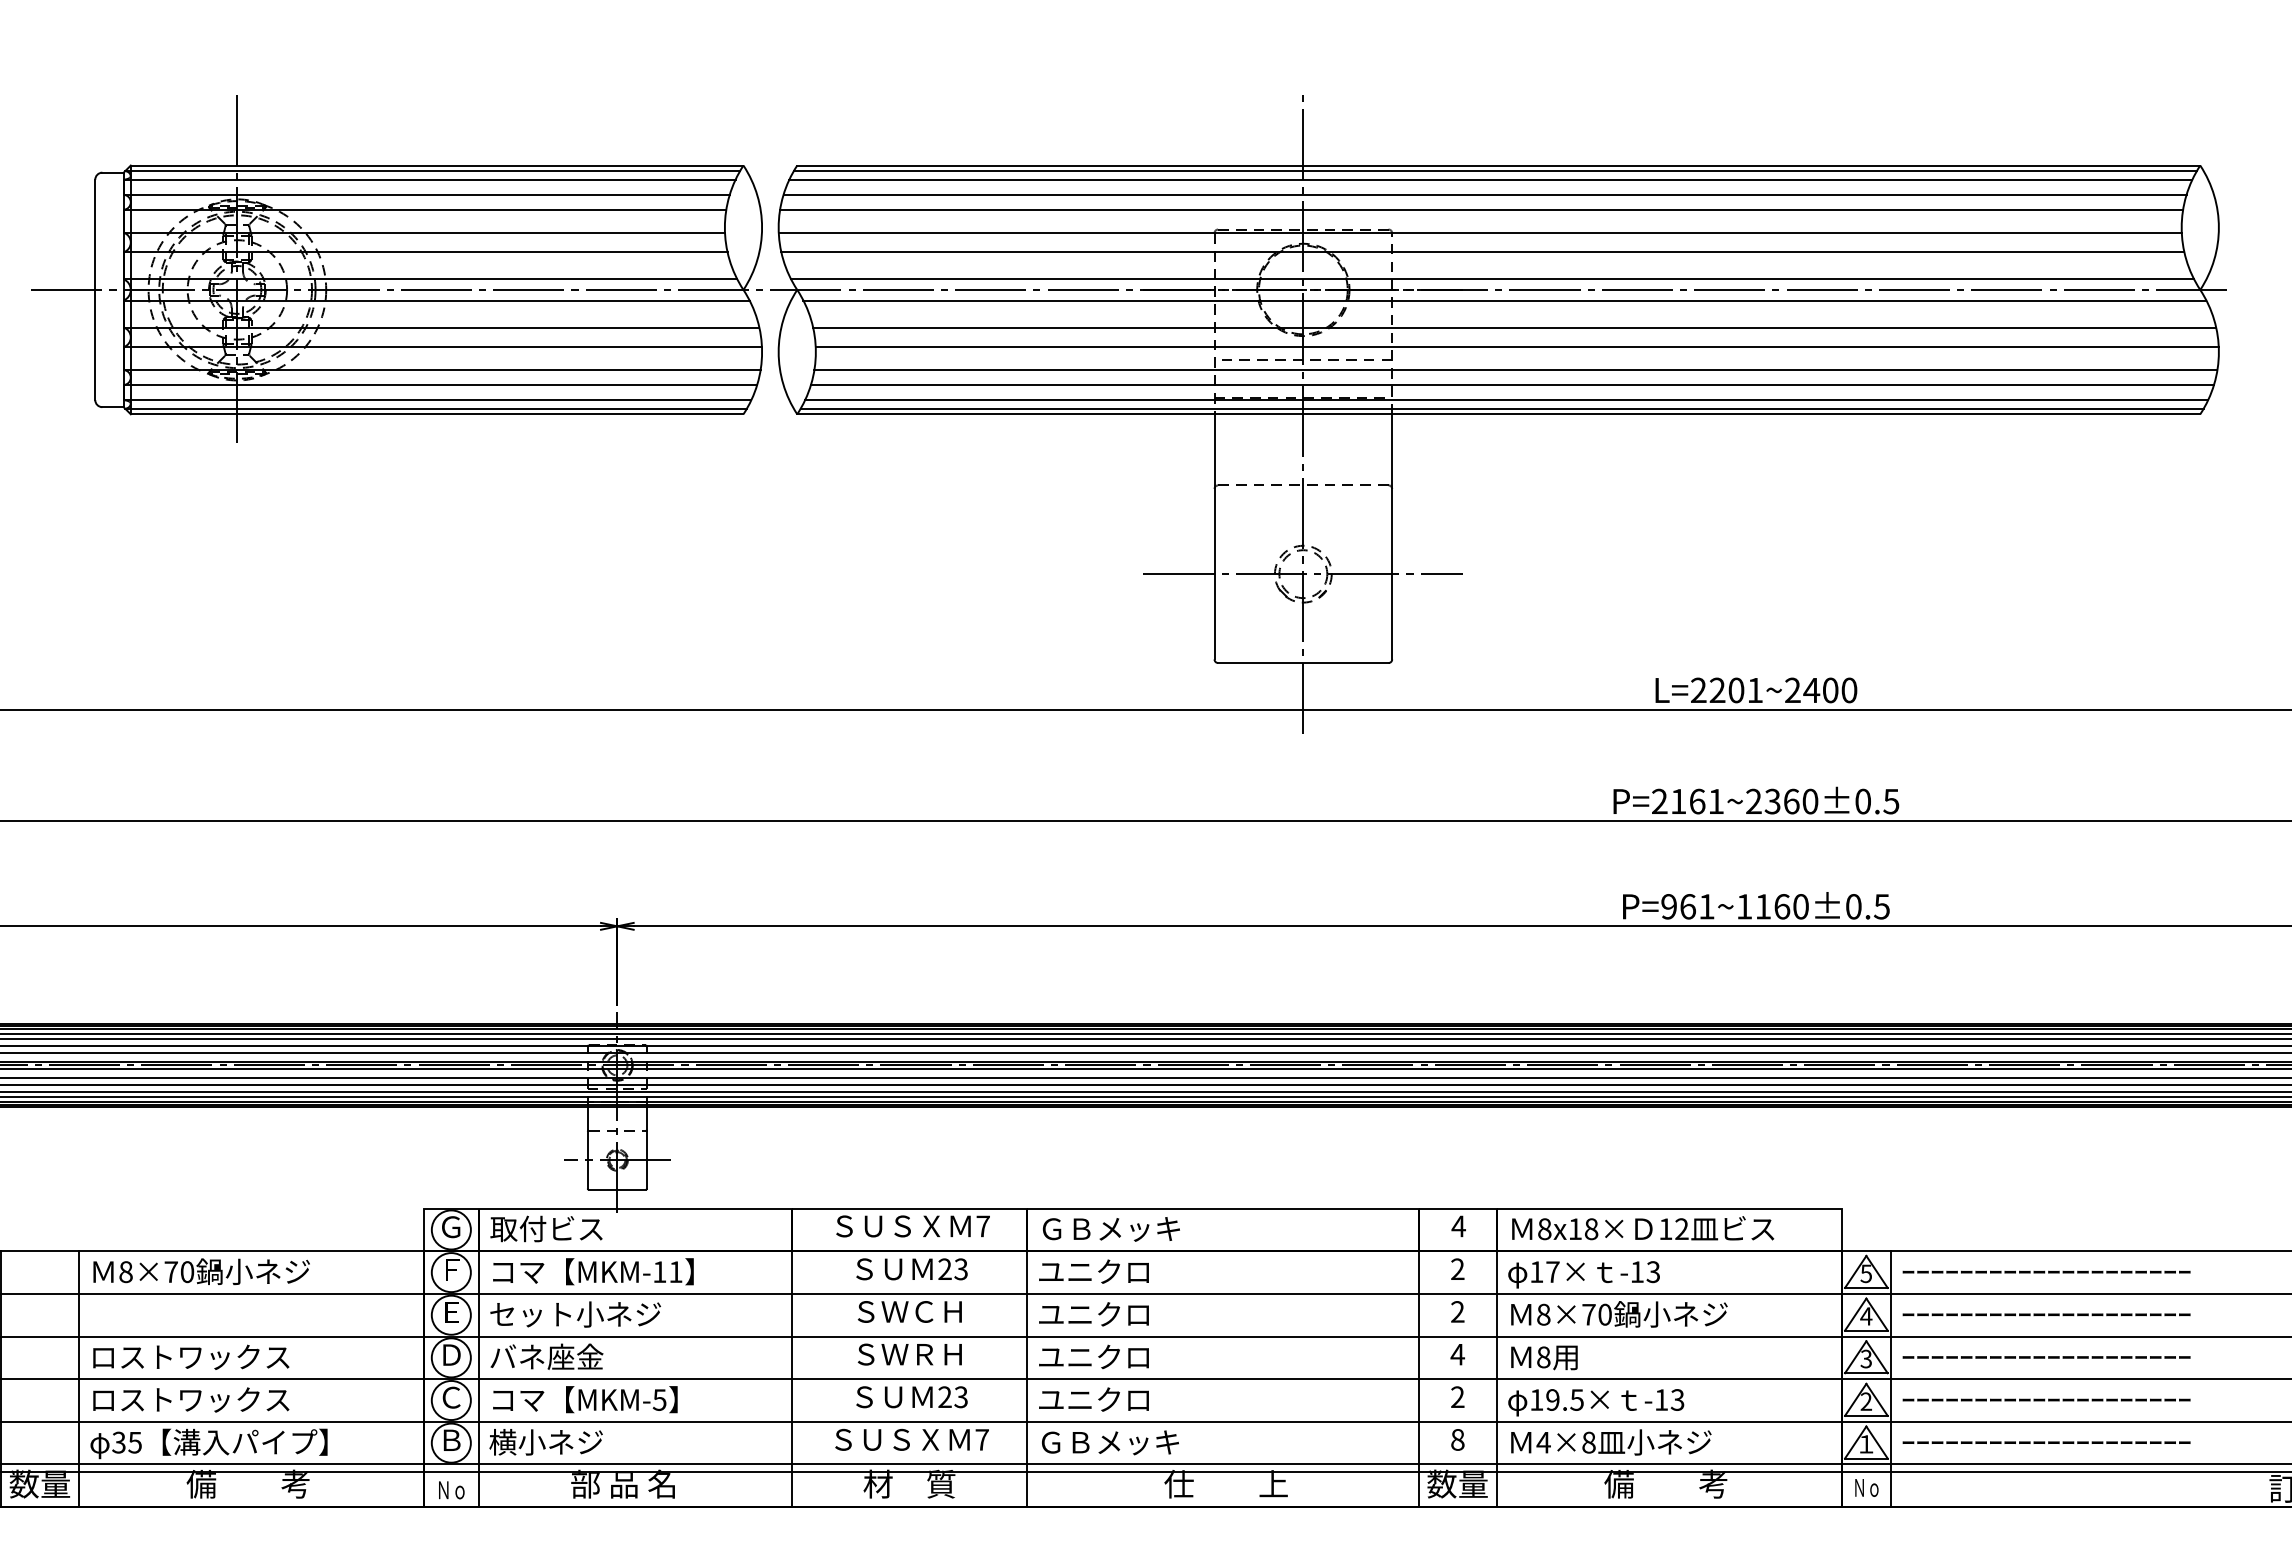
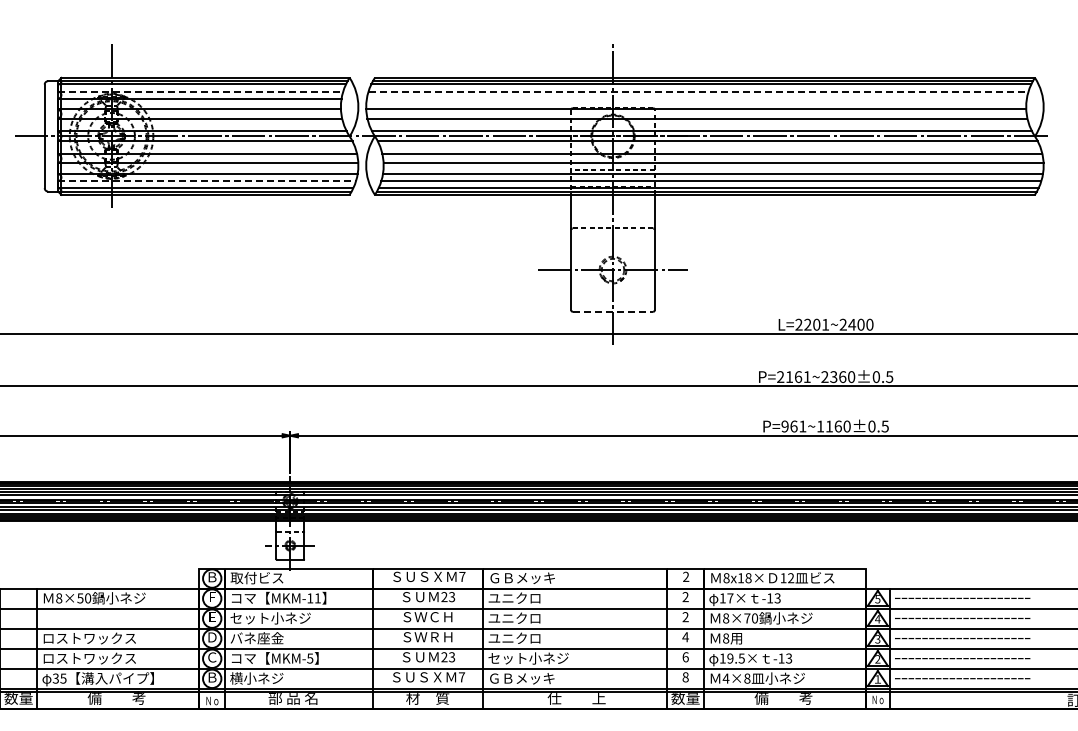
line: (426, 194) -> (200, 91), solid -> dashed
line: (1485, 194) -> (698, 91), solid -> dashed
line: (1480, 209) -> (696, 98), removed
line: (441, 385) -> (207, 181), solid -> dashed
line: (1304, 662) -> (613, 311), solid -> dashed
text: (1457, 1225) -> (685, 576), 4 -> 2
text: (449, 1227) -> (211, 577), Ｇ -> Ｂ
text: (171, 1272) -> (80, 598), 8×70 -> 8×50
text: (1457, 1397) -> (685, 657), 2 -> 6
text: (1123, 1399) -> (528, 658), ユニクロ -> セット小ネジ

